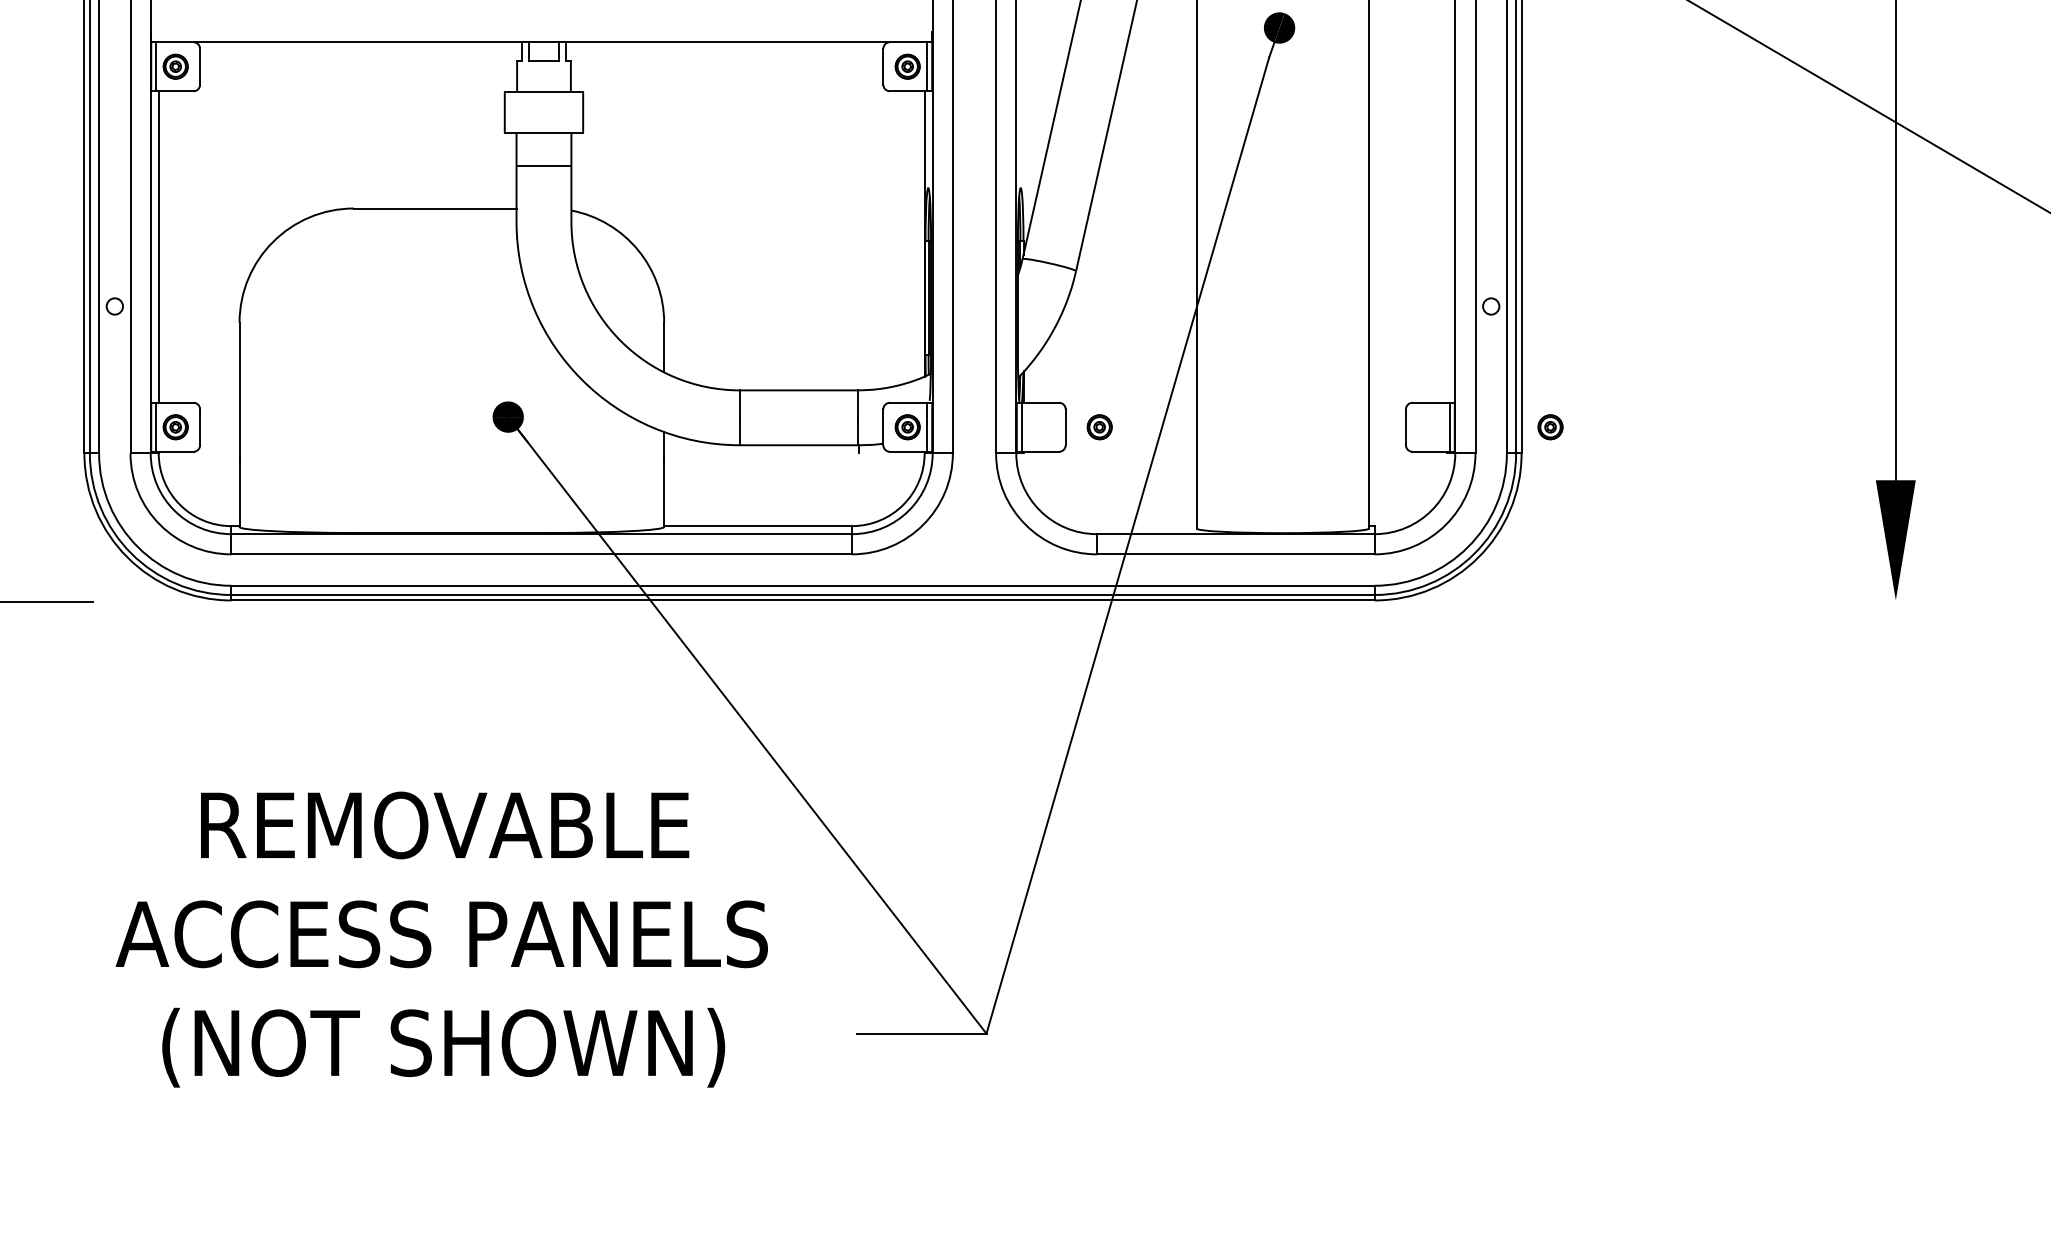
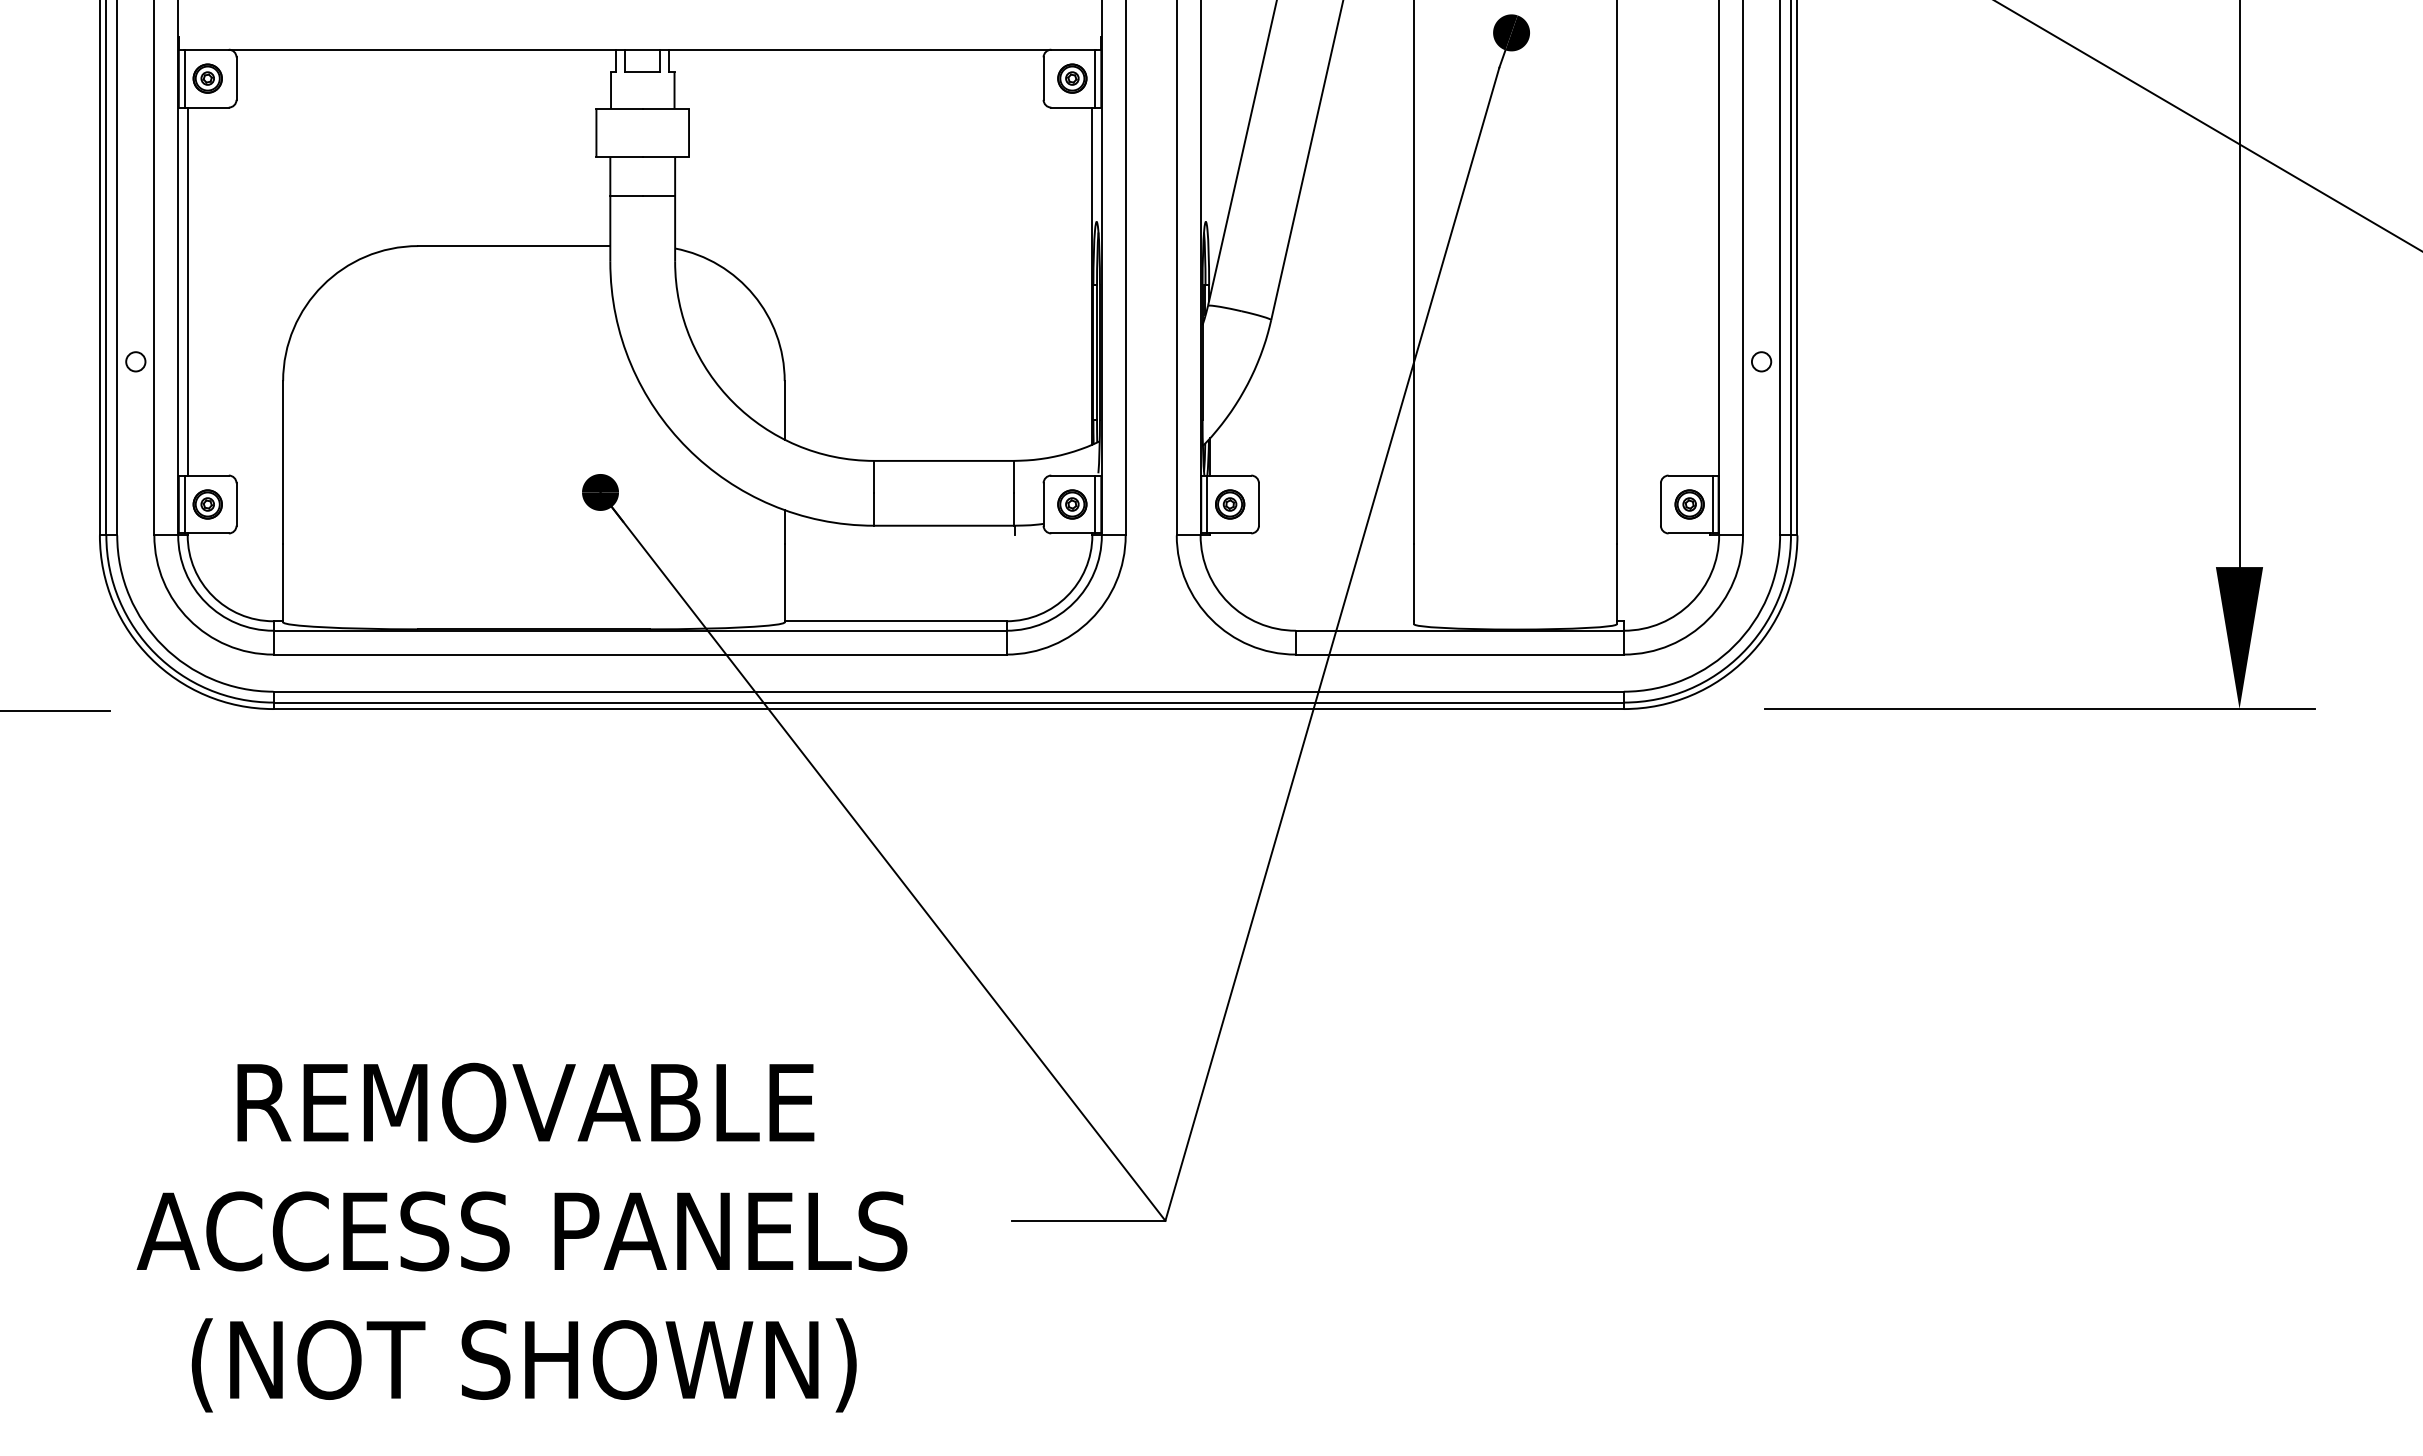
part: (1100, 427) -> (1230, 504), moved
part: (1550, 427) -> (1689, 504), moved
line: (1727, 600) -> (2040, 709), added
text: (441, 939) -> (521, 1237), moved

